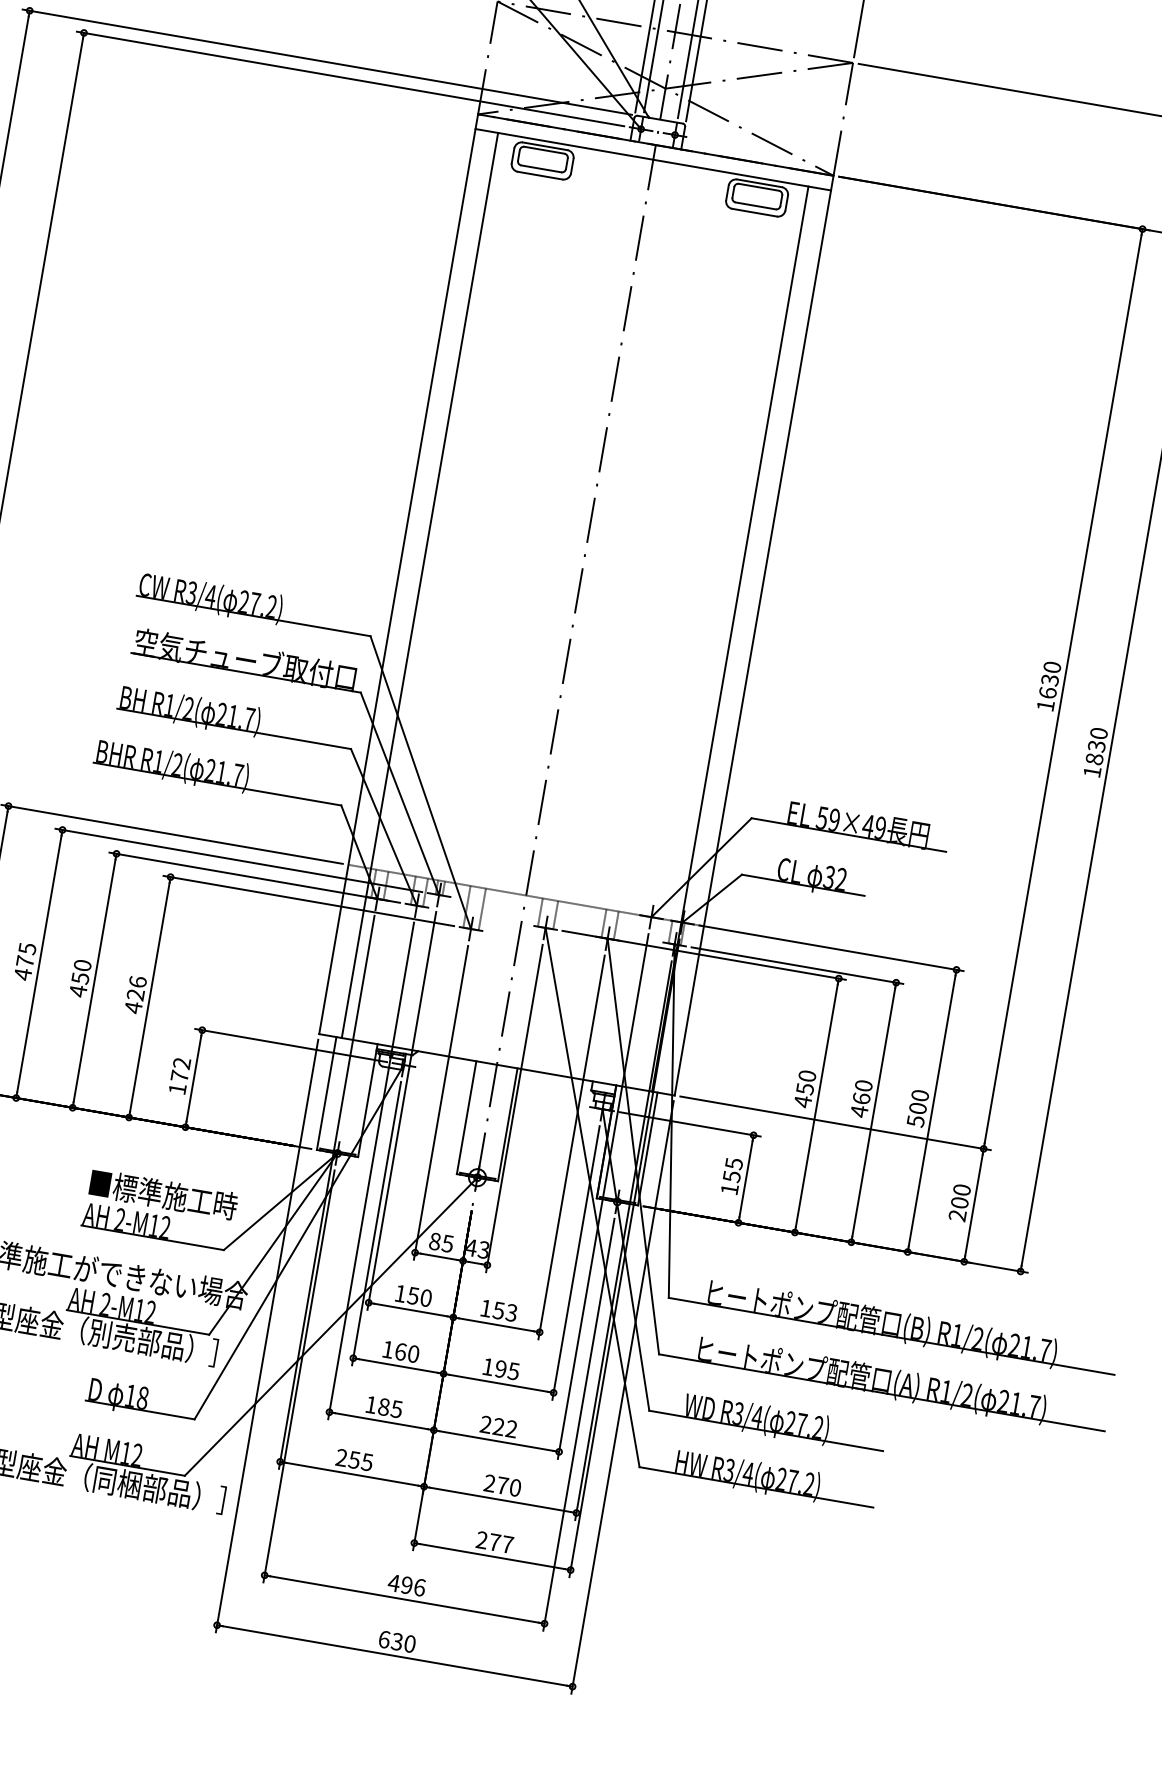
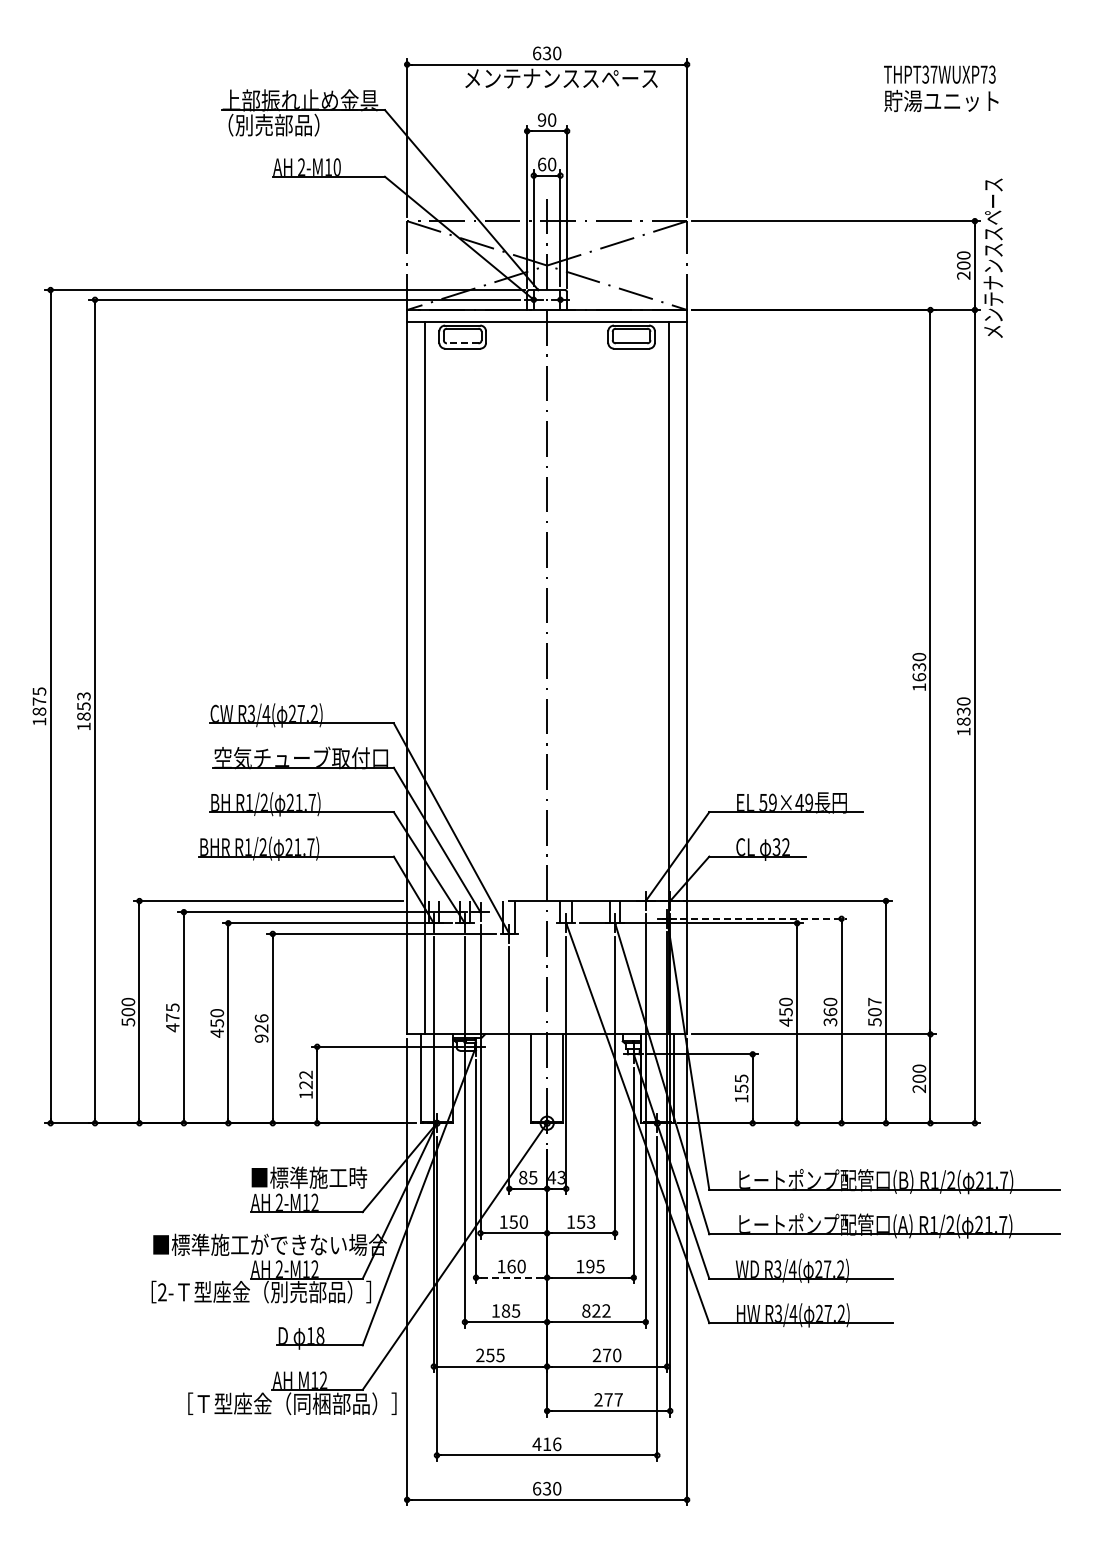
line: (541, 169) -> (462, 343), solid -> dashed
line: (798, 965) -> (764, 918), solid -> dashed
text: (133, 1007) -> (261, 1038), 426 -> 926
text: (179, 1075) -> (305, 1084), 172 -> 122
text: (919, 1094) -> (874, 1001), 500 -> 507
text: (859, 1110) -> (830, 1021), 460 -> 360
line: (398, 1365) -> (511, 1277), solid -> dashed
text: (486, 1424) -> (586, 1310), 222 -> 822
text: (407, 1585) -> (547, 1444), 496 -> 416

